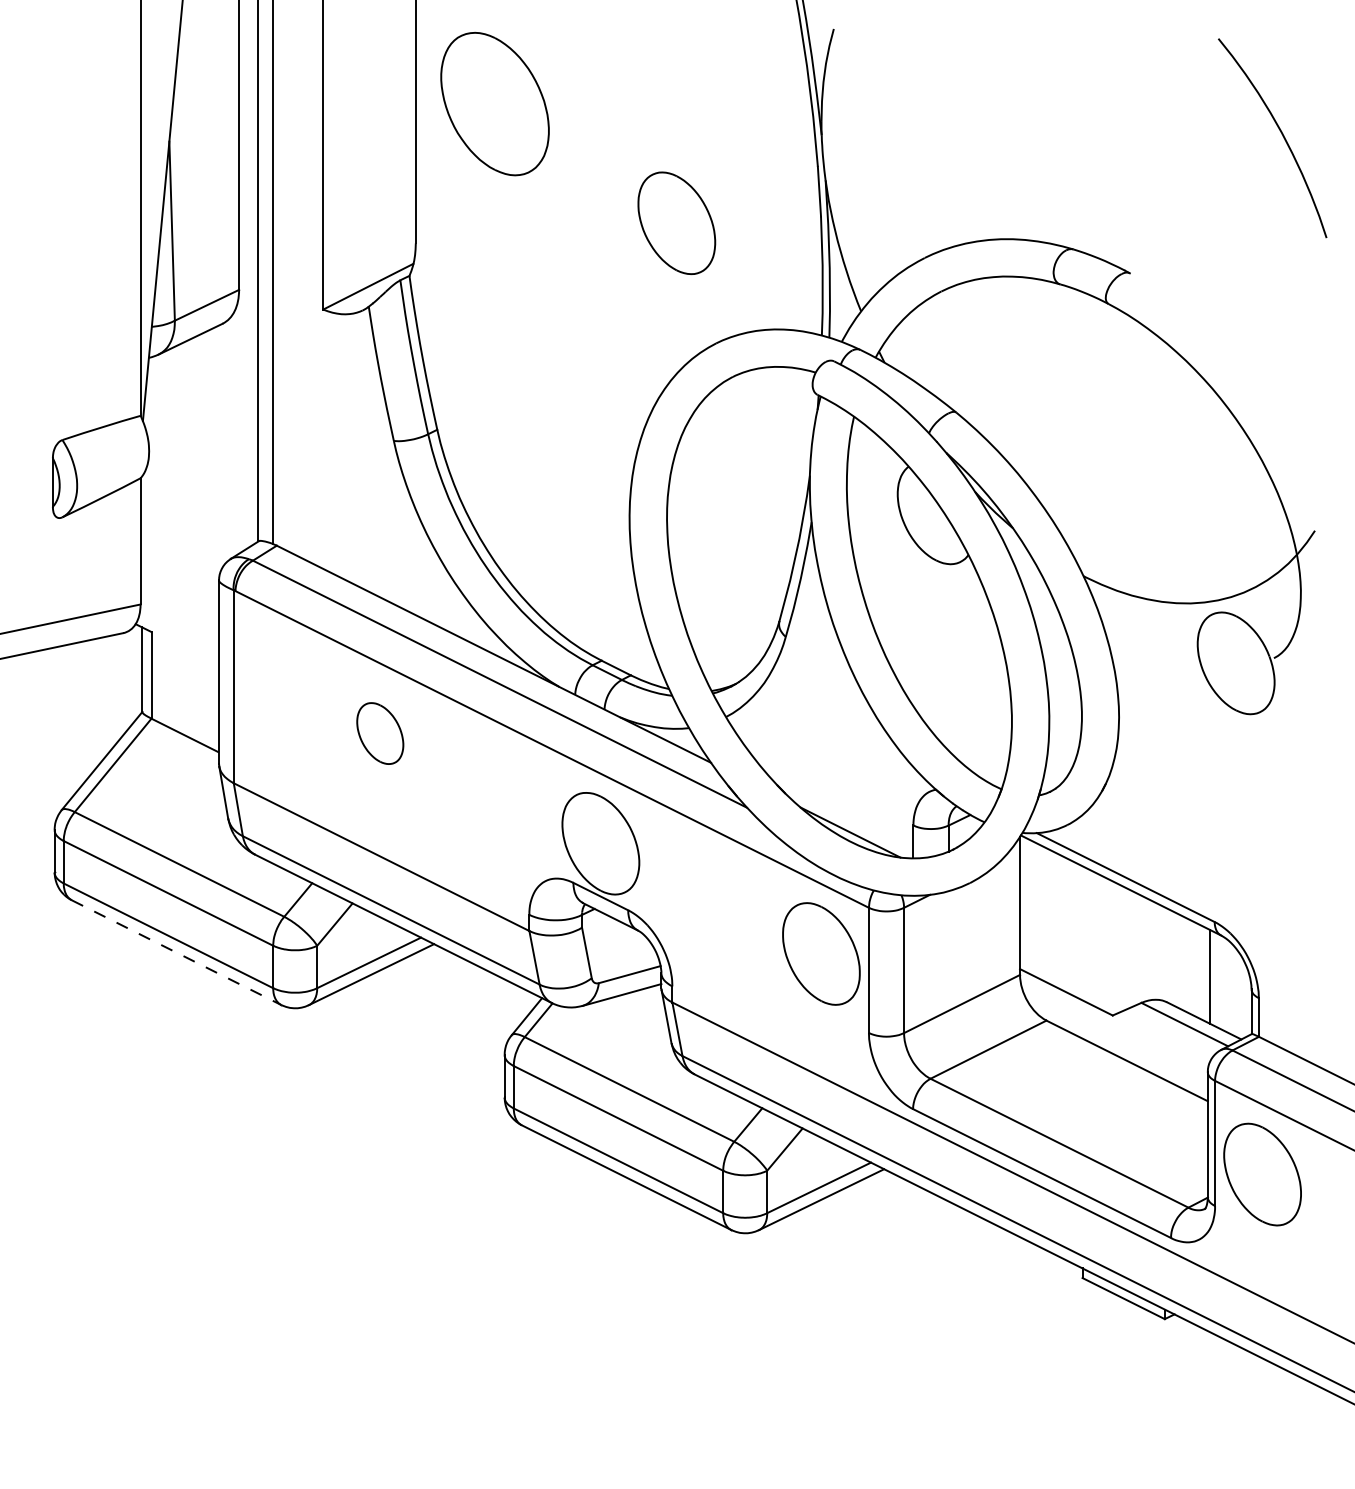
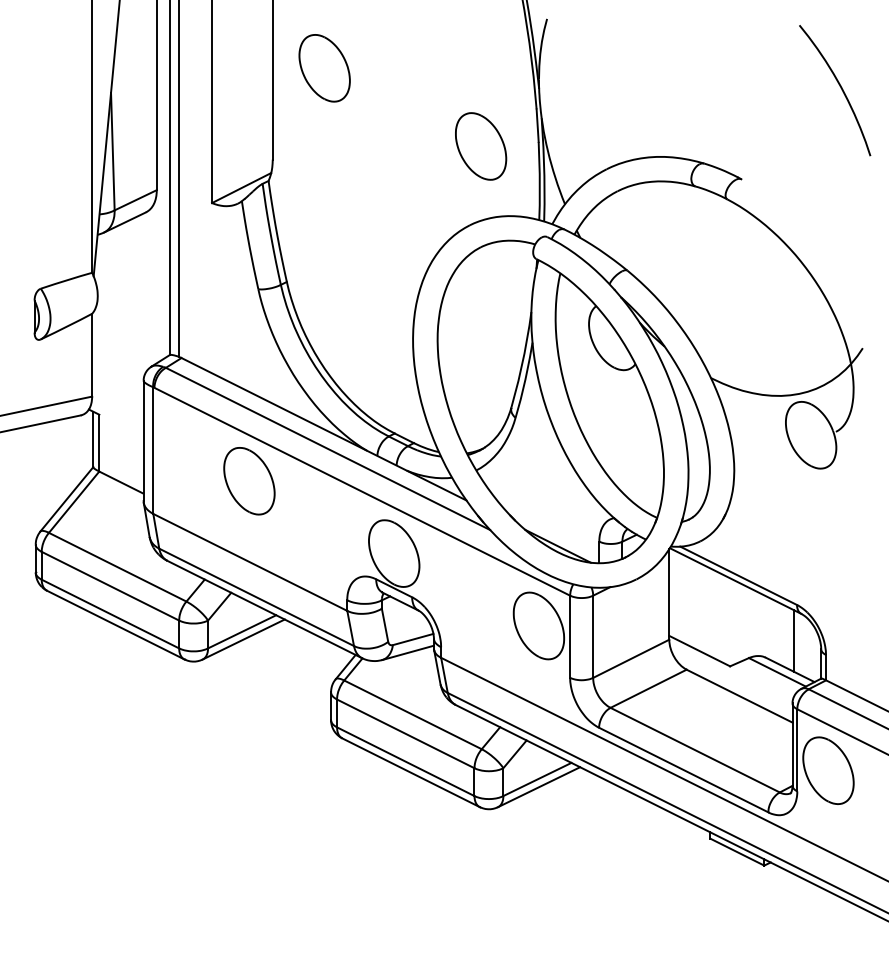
part: (494, 104) -> (324, 68), size x0.71
part: (677, 223) -> (481, 146), moved
part: (380, 733) -> (249, 481), size x1.67
line: (176, 953) -> (115, 625), dashed -> solid

